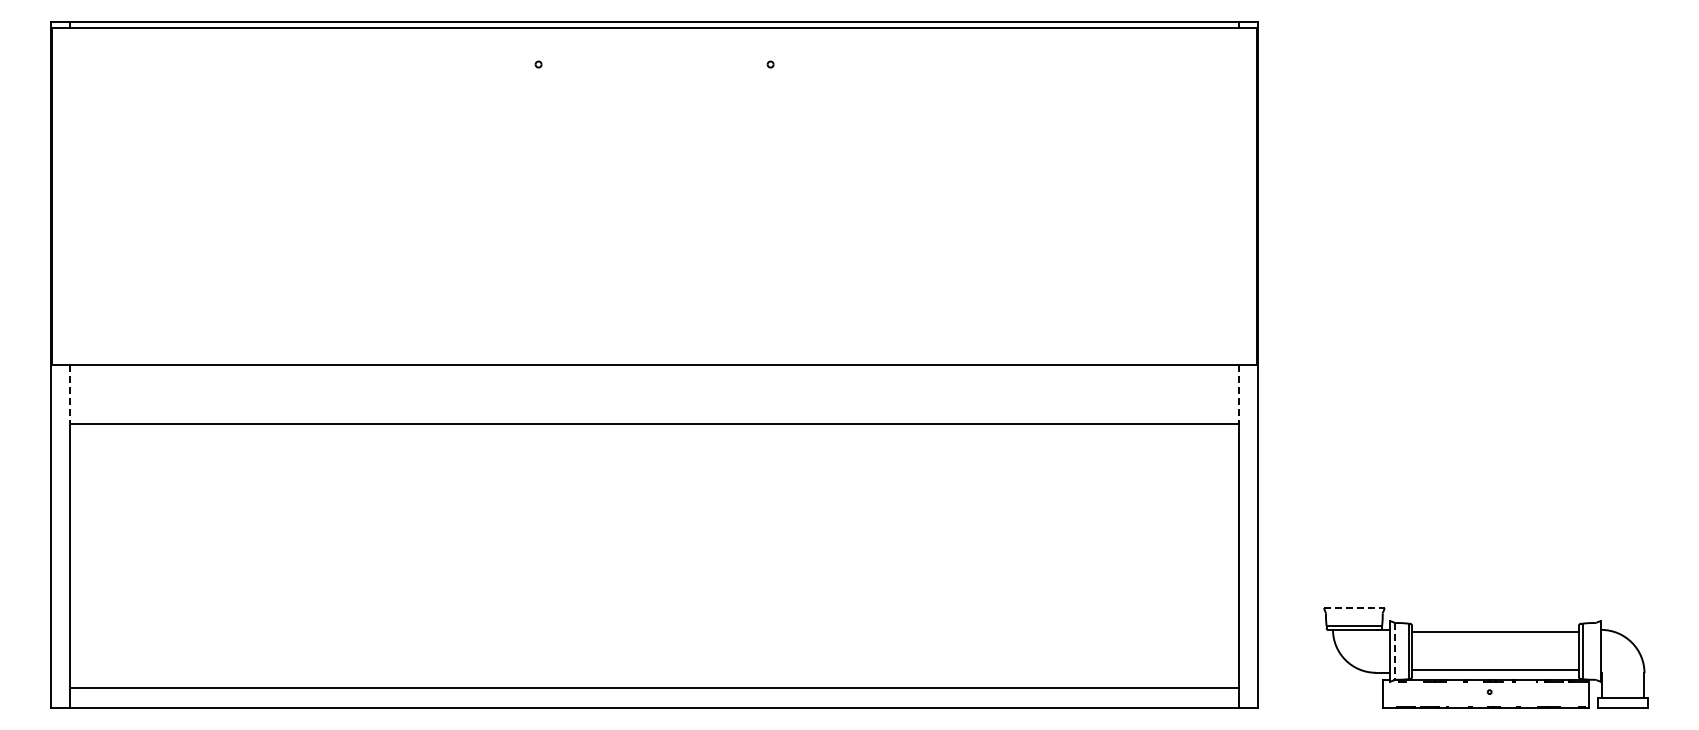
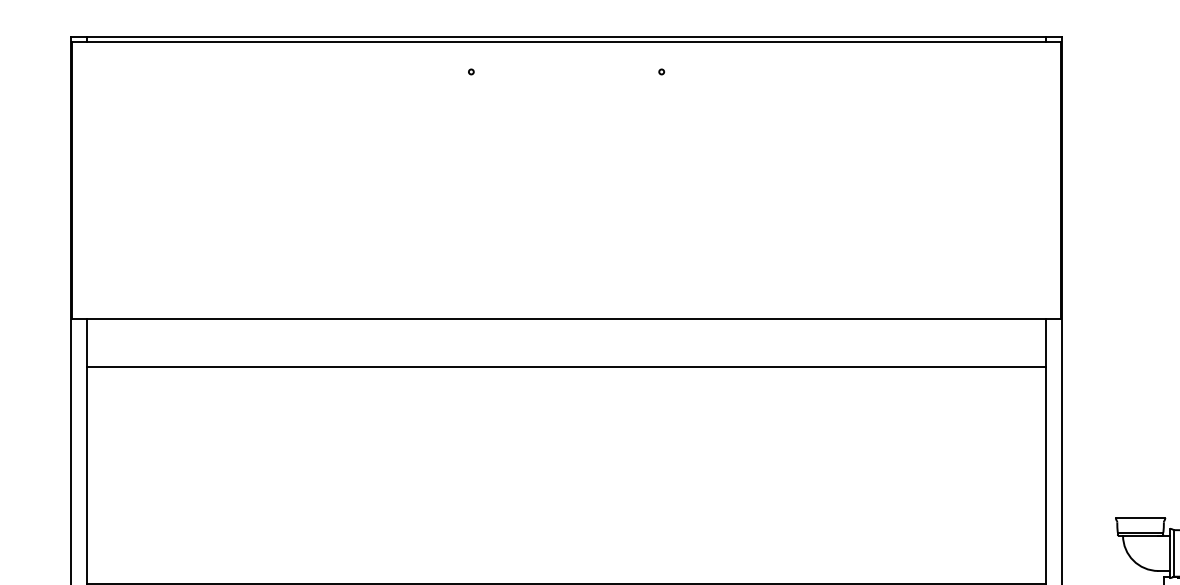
line: (70, 395) -> (87, 343), dashed -> solid
line: (1238, 395) -> (1045, 343), dashed -> solid
line: (1354, 607) -> (1140, 517), dashed -> solid
line: (1395, 651) -> (1174, 553), dashed -> solid

